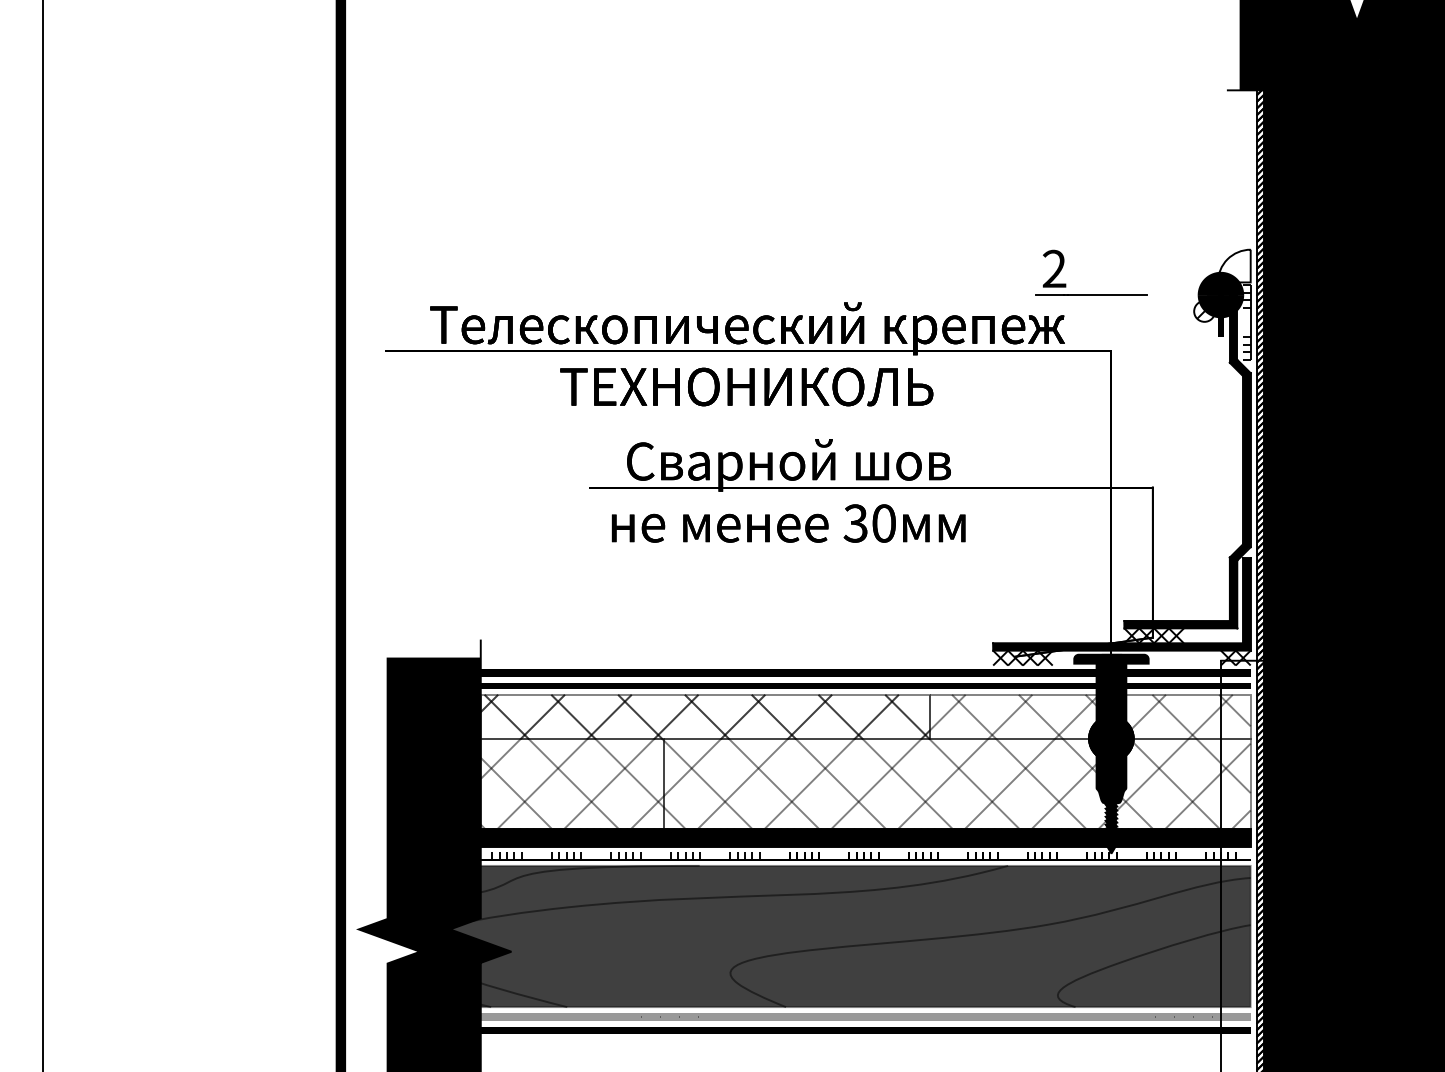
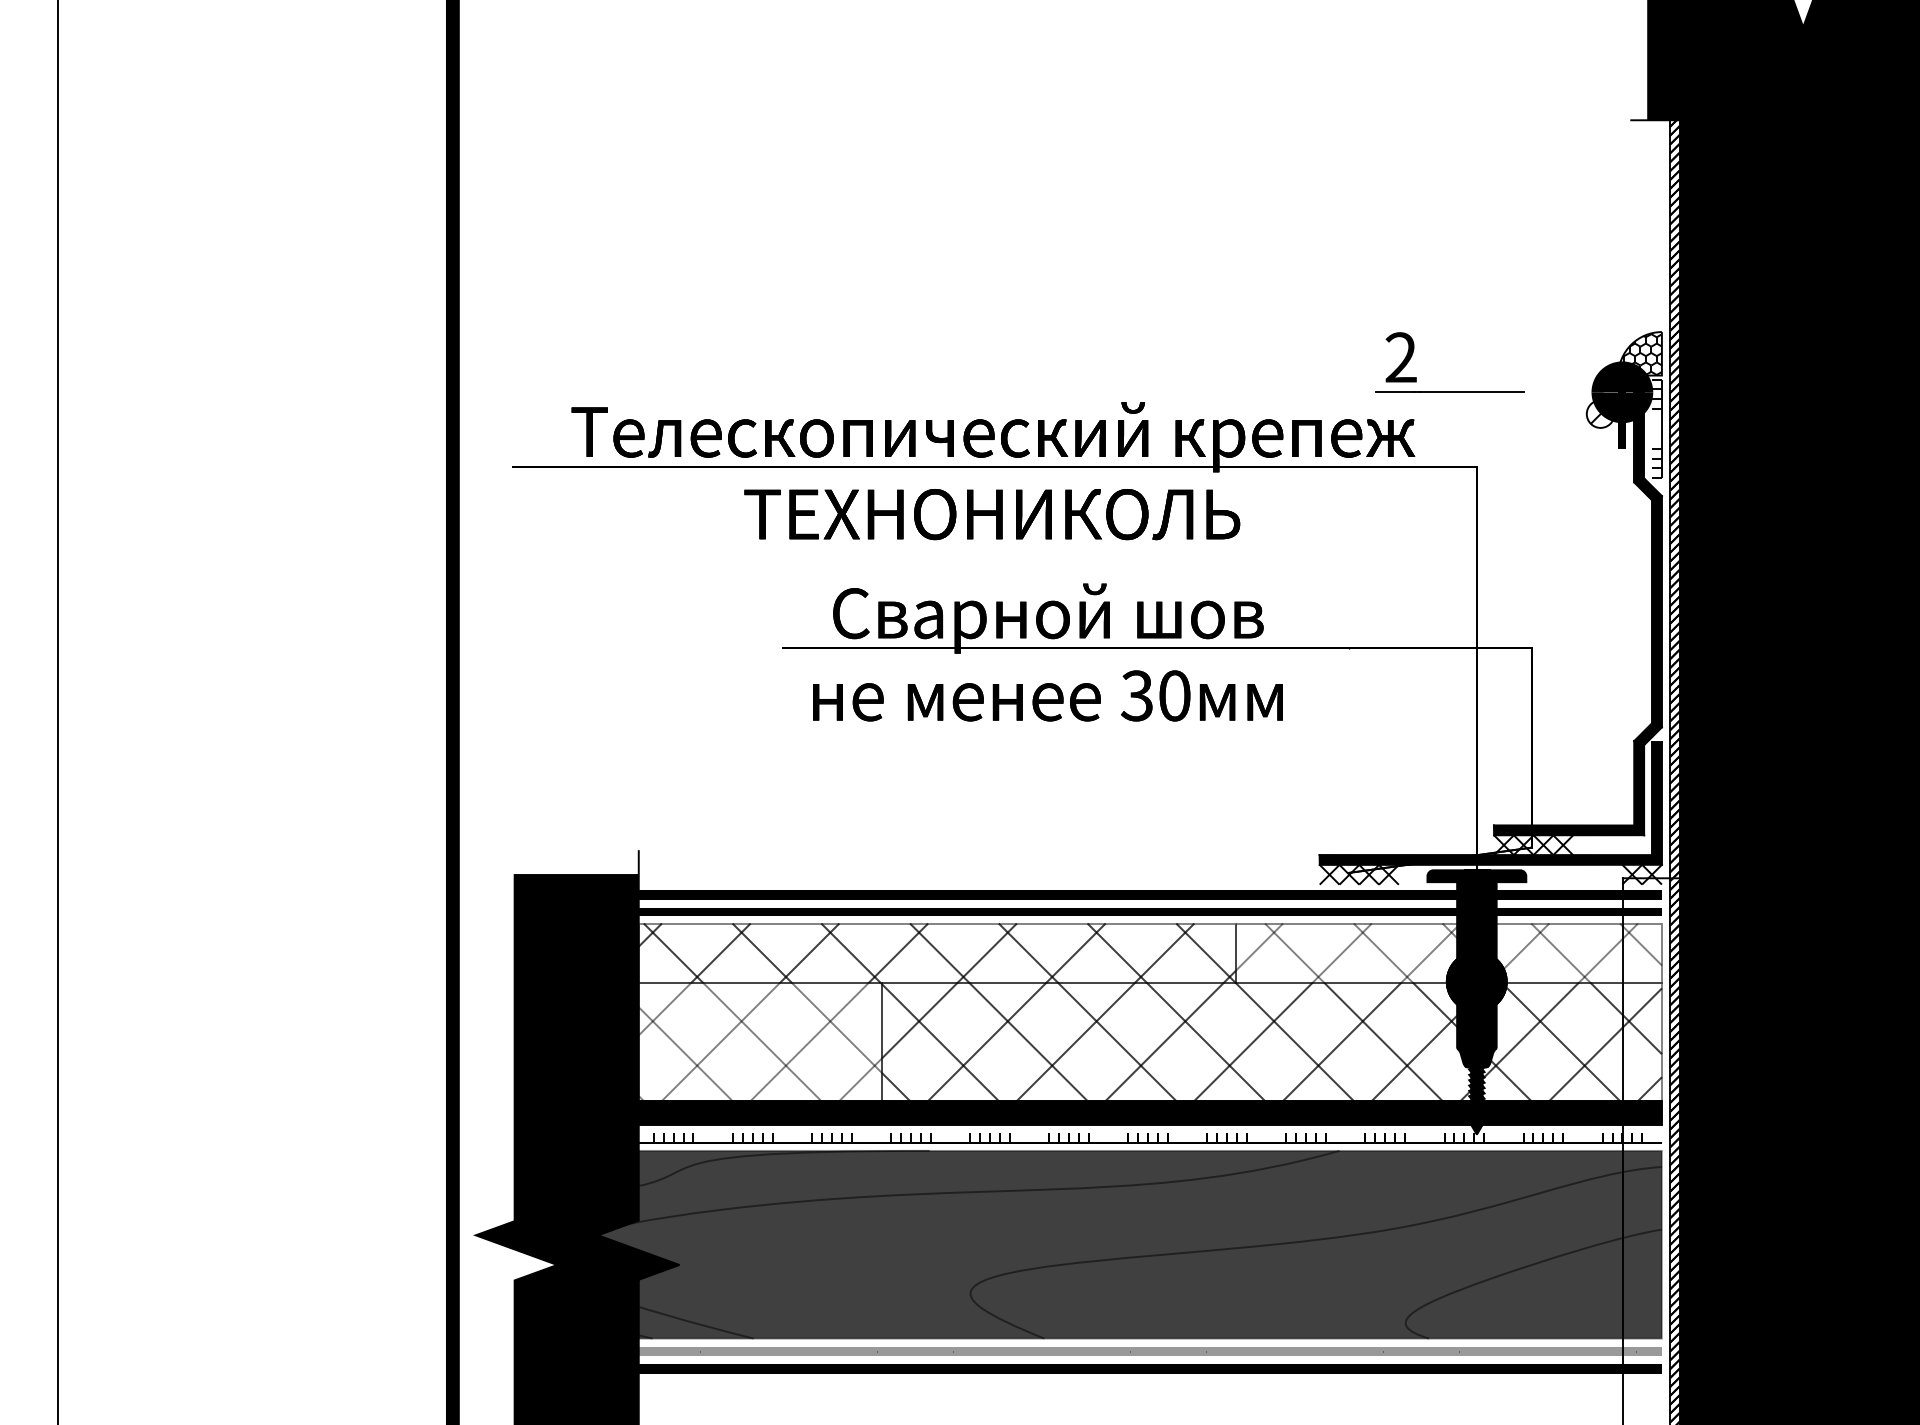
hatch: (1233, 266) -> (1639, 354), added
hatch: (956, 783) -> (1271, 1041), added

